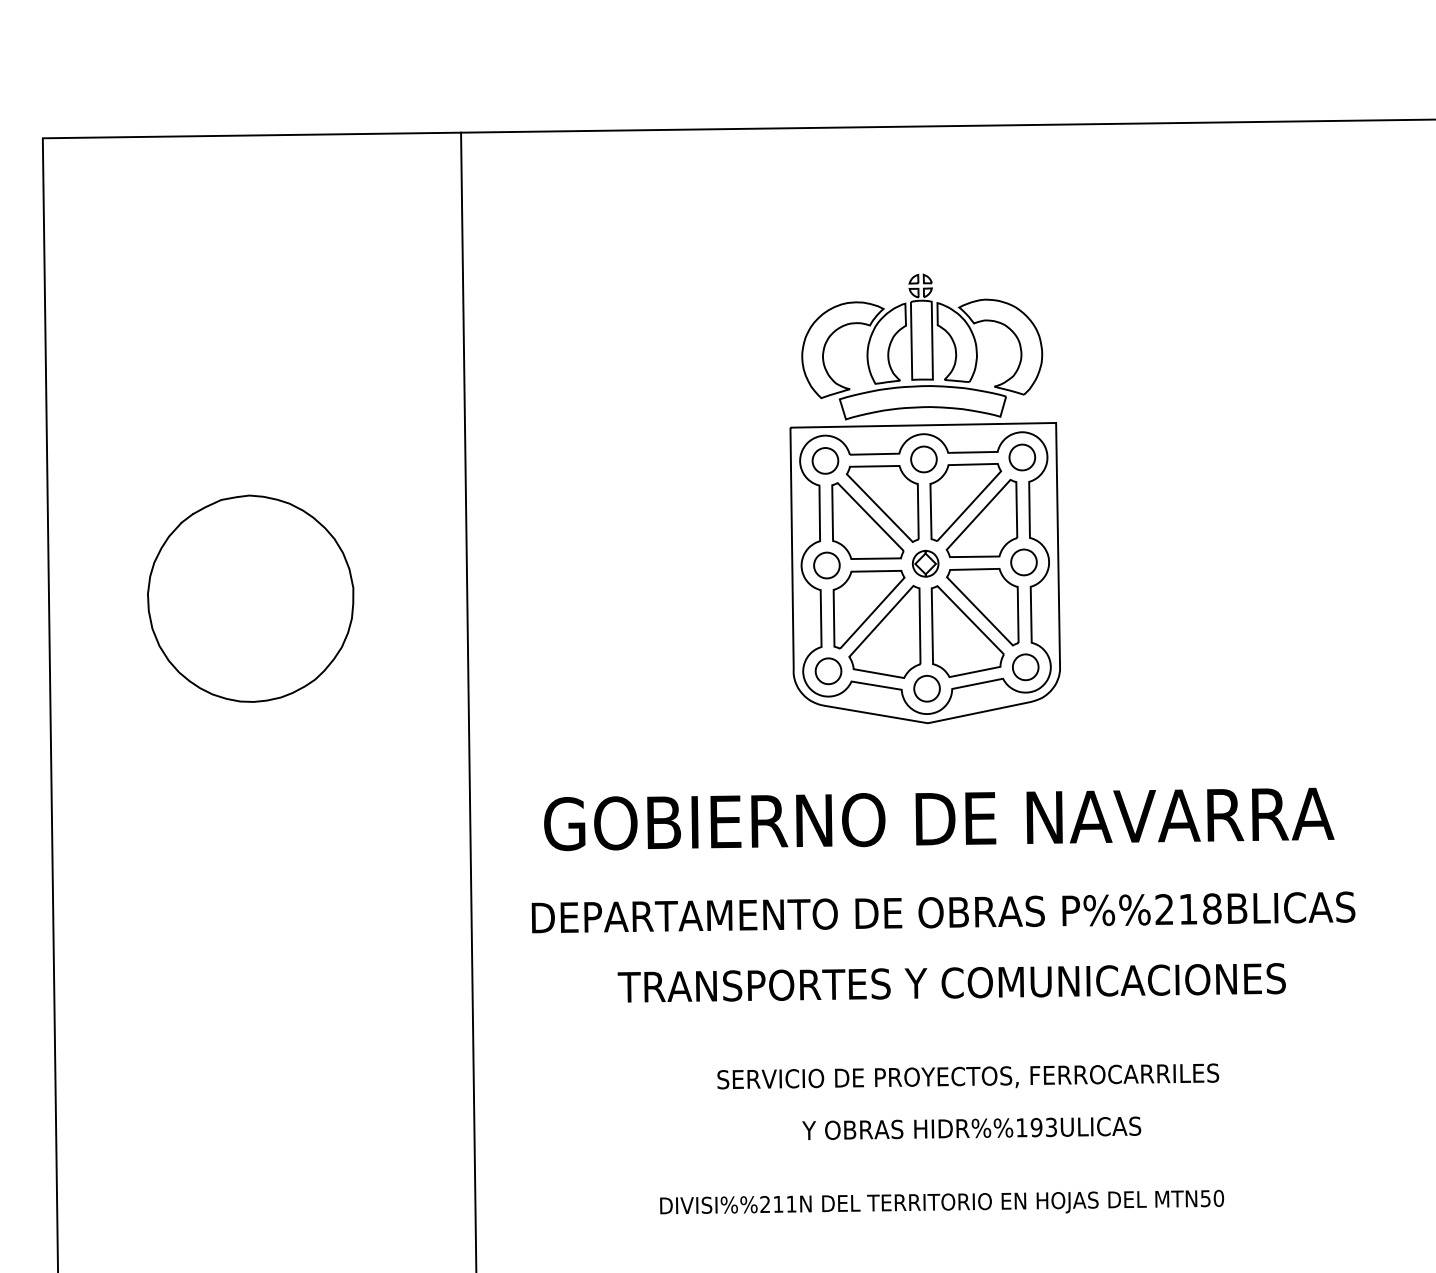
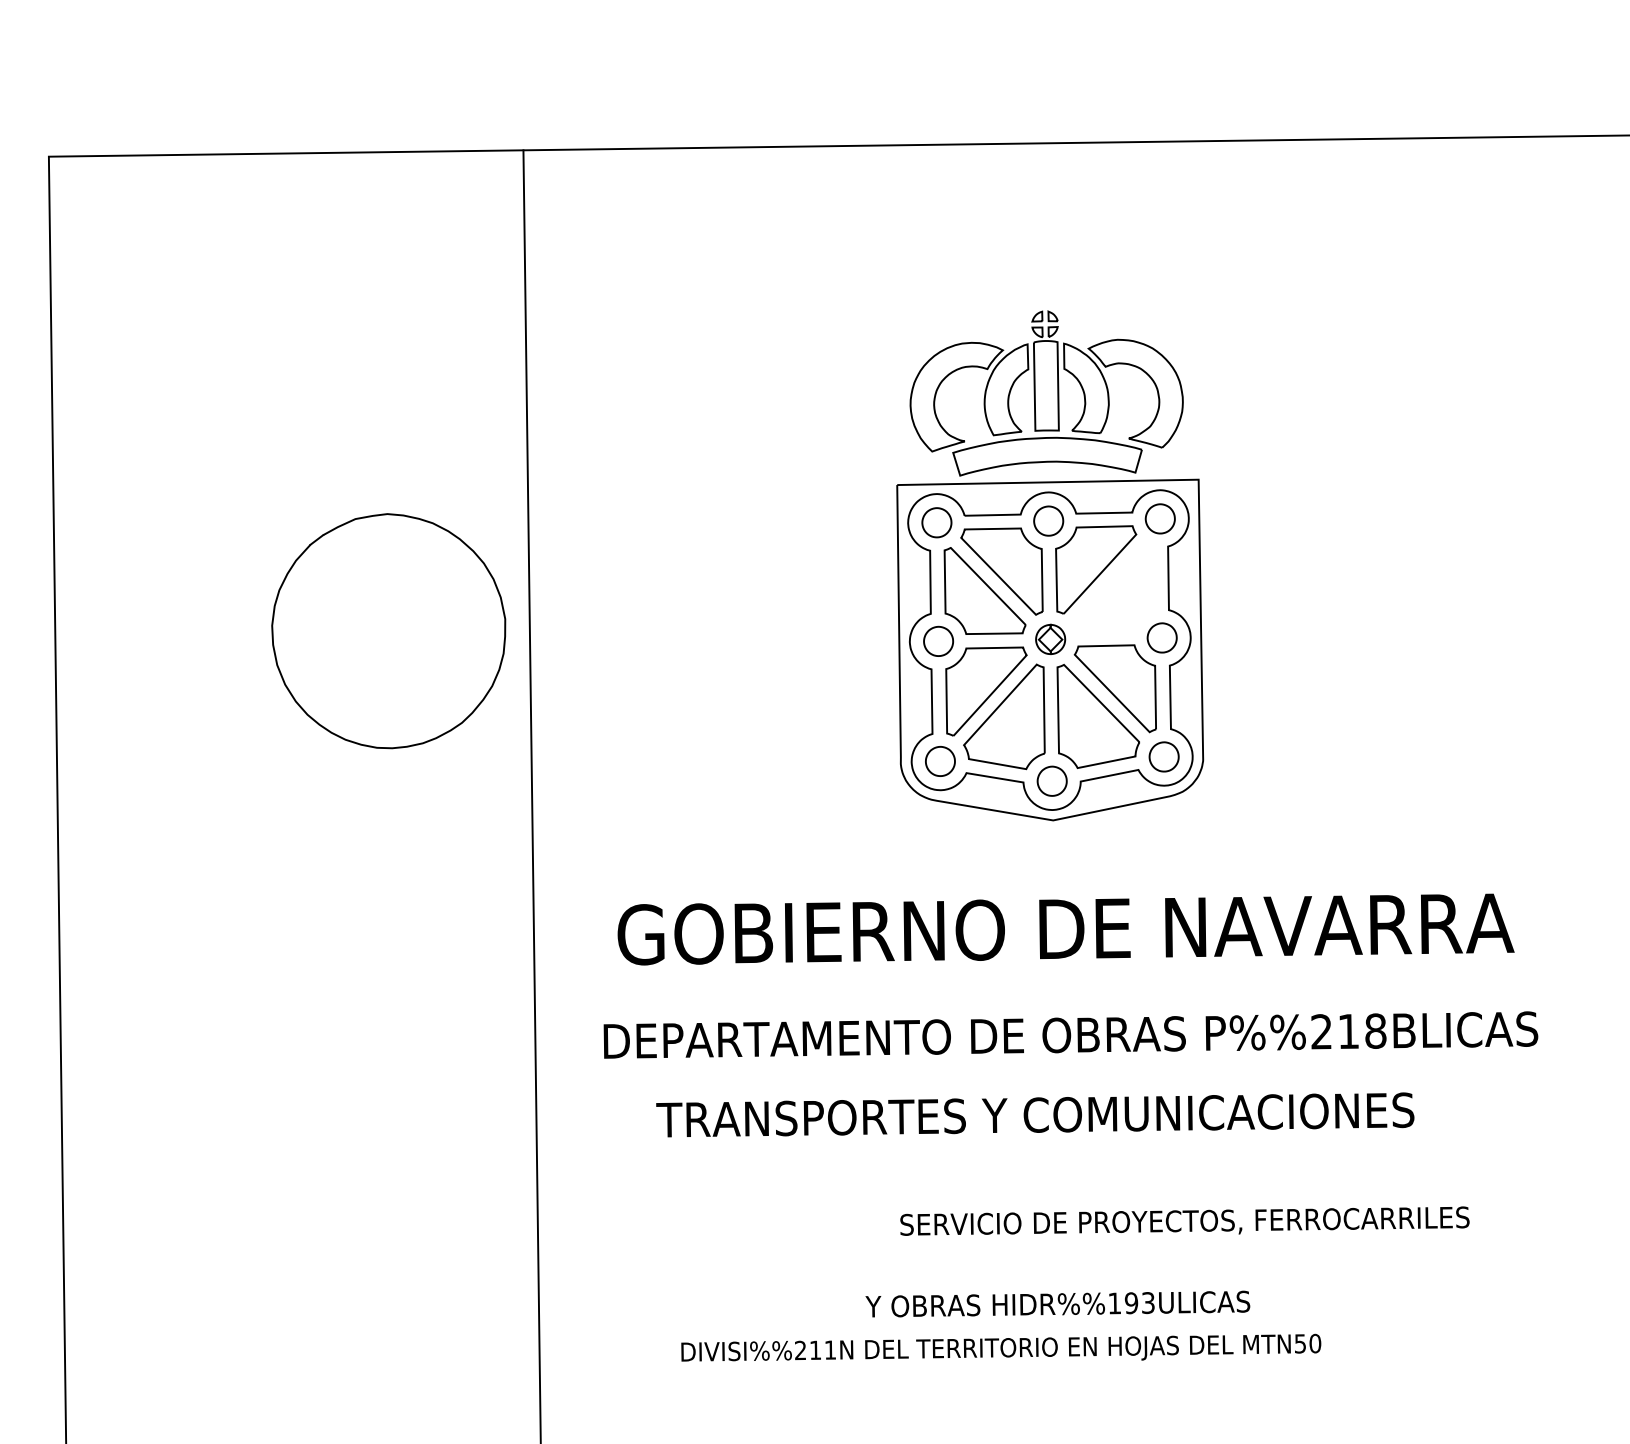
part: (981, 517) -> (1114, 587), removed
part: (250, 599) -> (388, 631), moved
text: (951, 982) -> (1035, 1114), moved
text: (967, 1075) -> (1184, 1220), moved
text: (971, 1127) -> (1057, 1303), moved
text: (942, 1201) -> (1001, 1347), moved

